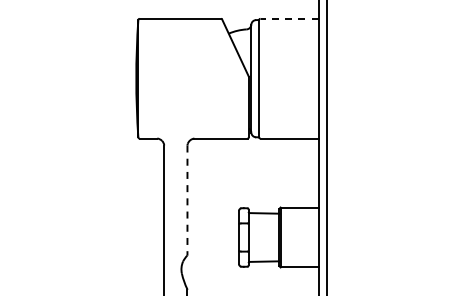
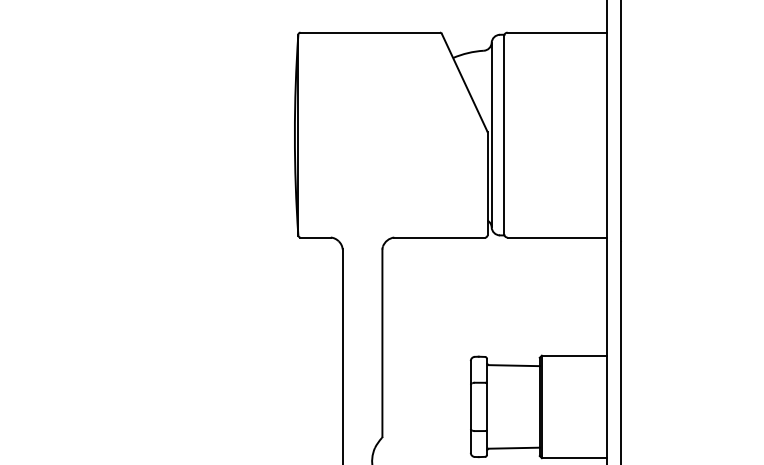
line: (289, 18) -> (557, 32), dashed -> solid
line: (187, 200) -> (382, 343), dashed -> solid

